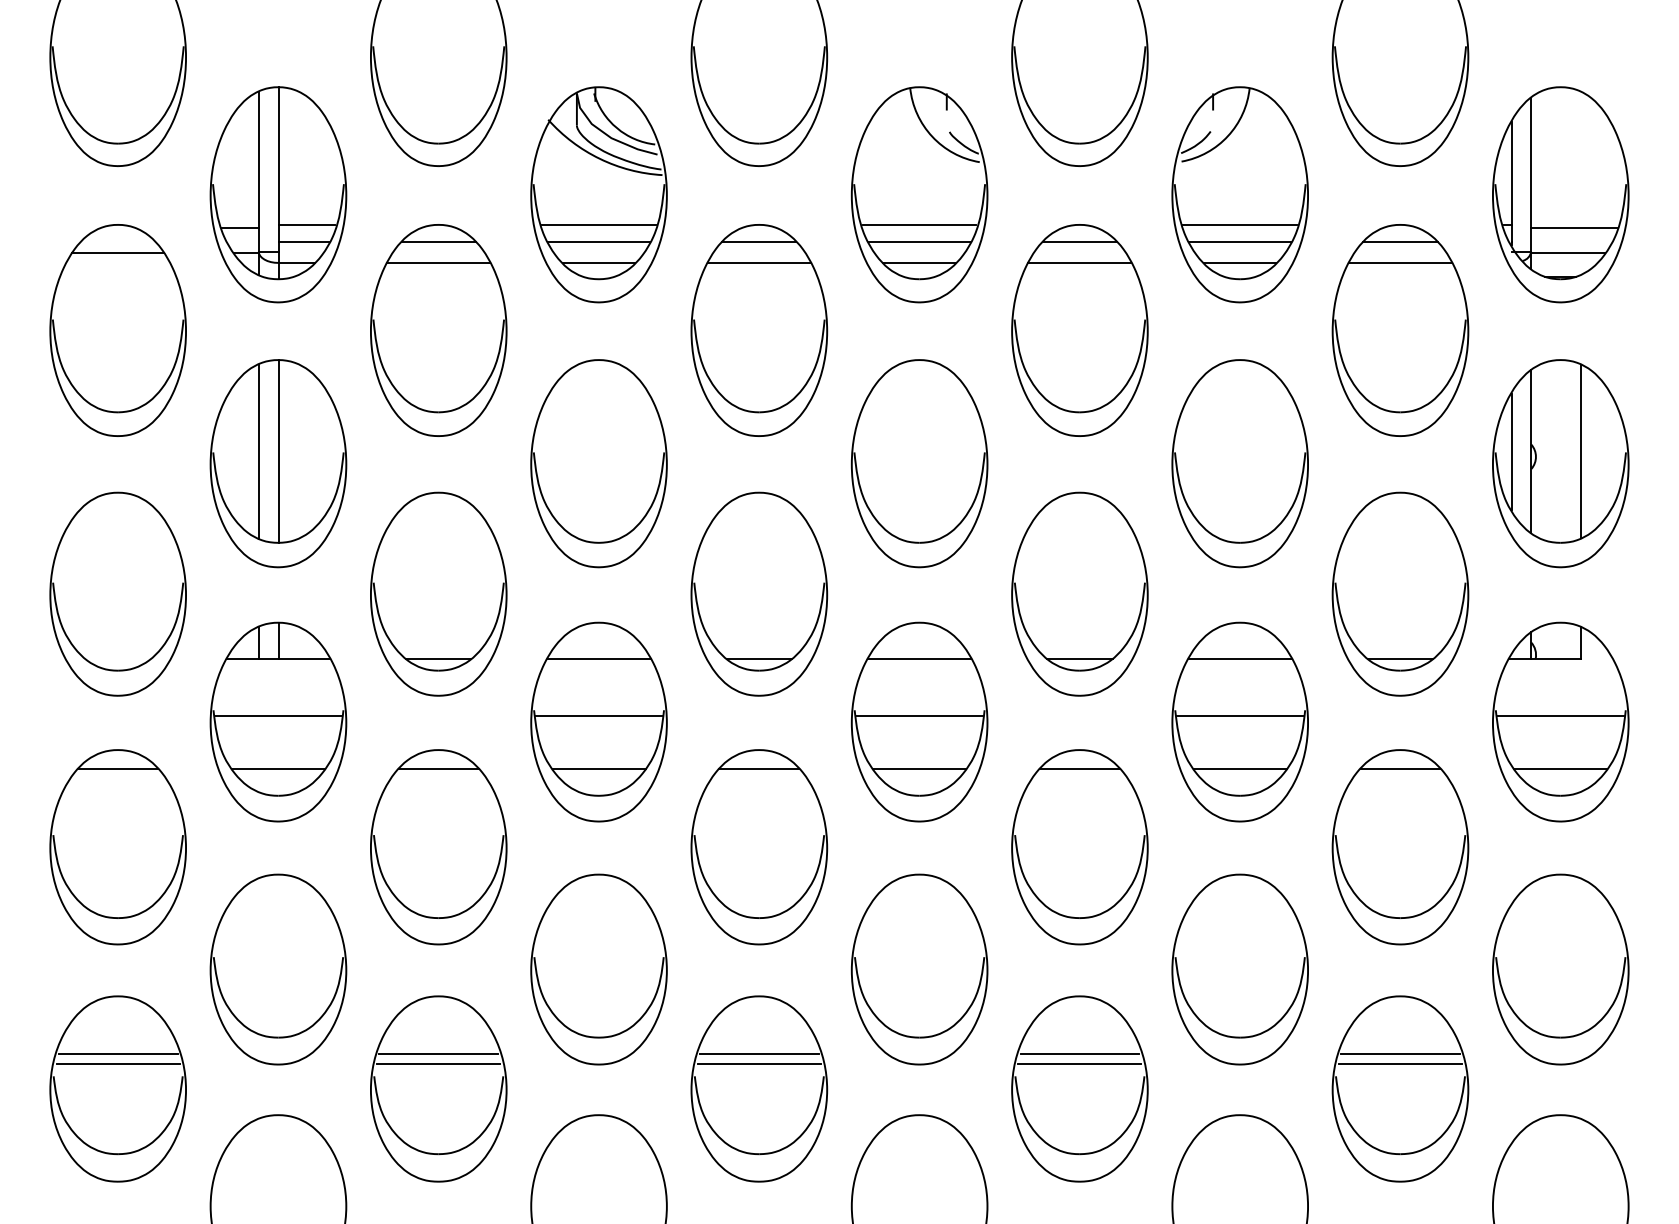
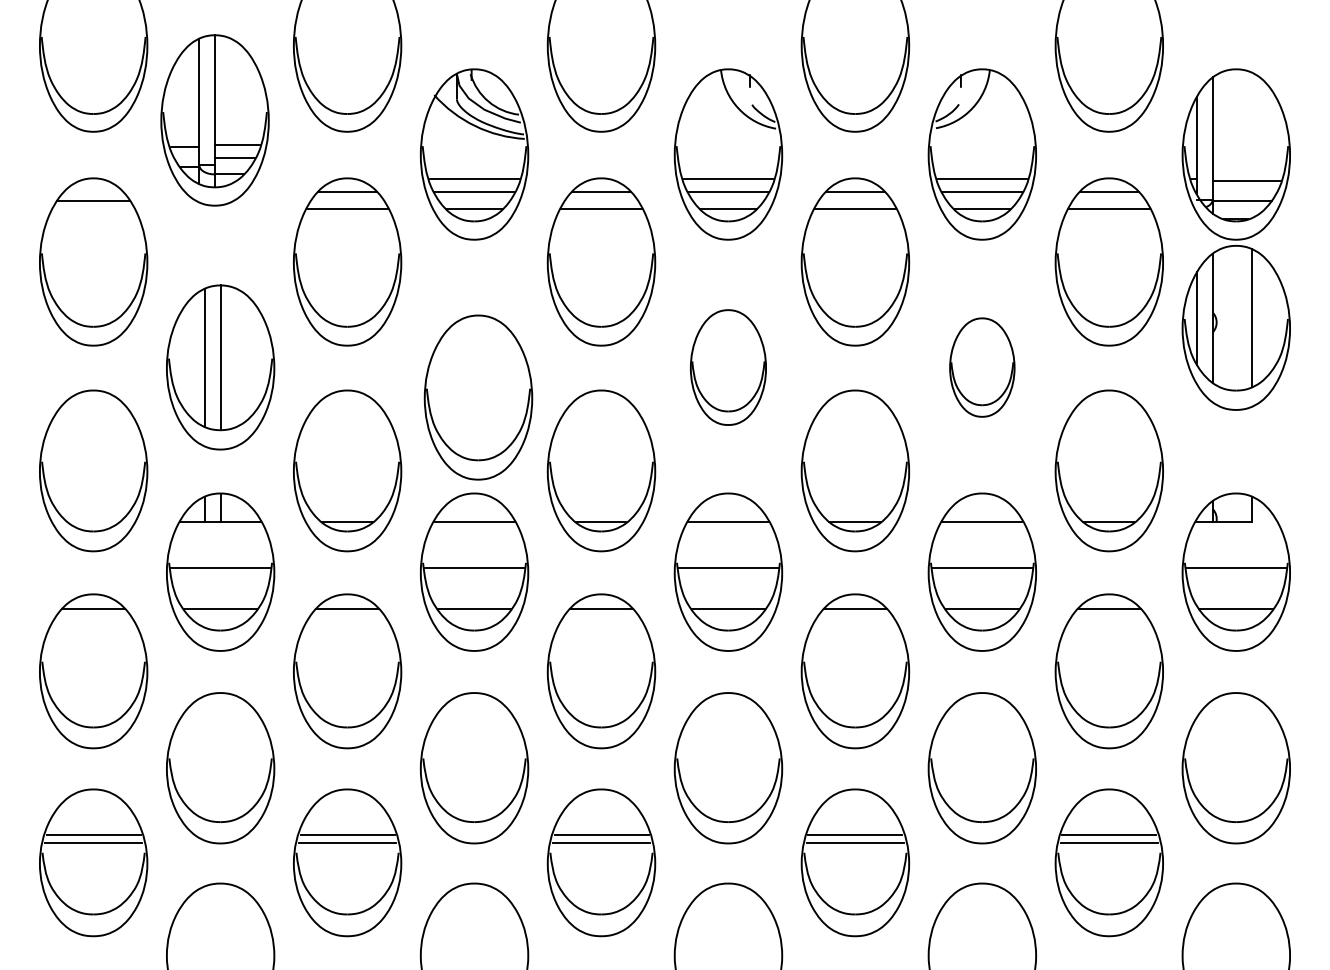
part: (278, 194) -> (215, 120), moved
part: (598, 463) -> (478, 397), moved
part: (919, 463) -> (728, 367), size x0.7
part: (1239, 463) -> (981, 367), size x0.6
part: (1560, 463) -> (1236, 327), moved

